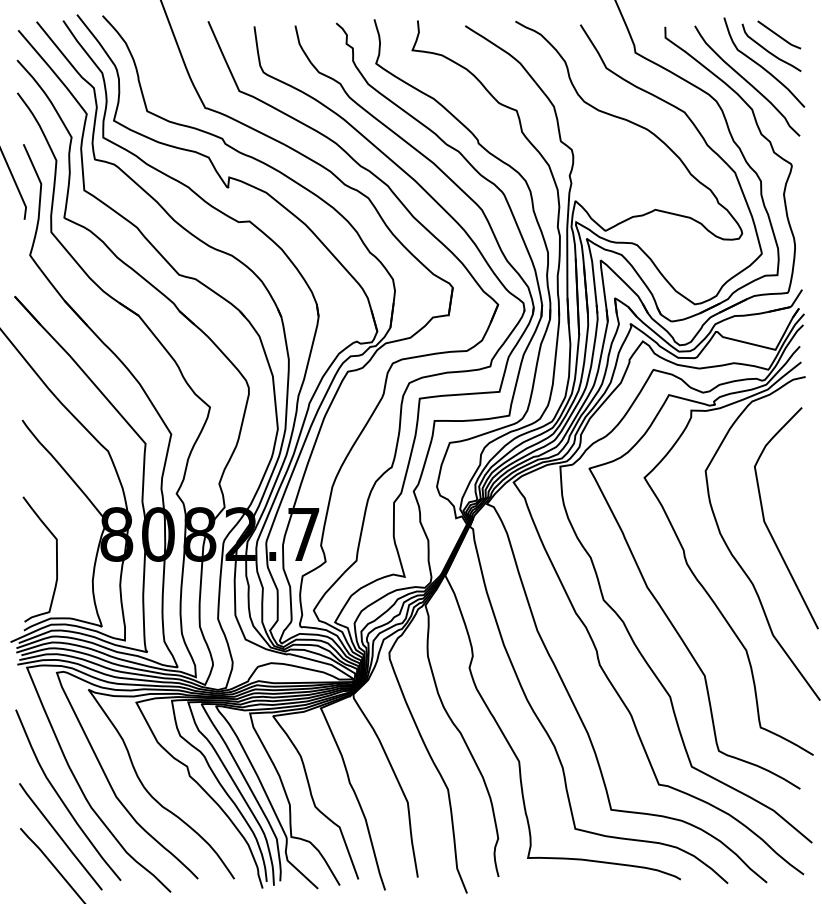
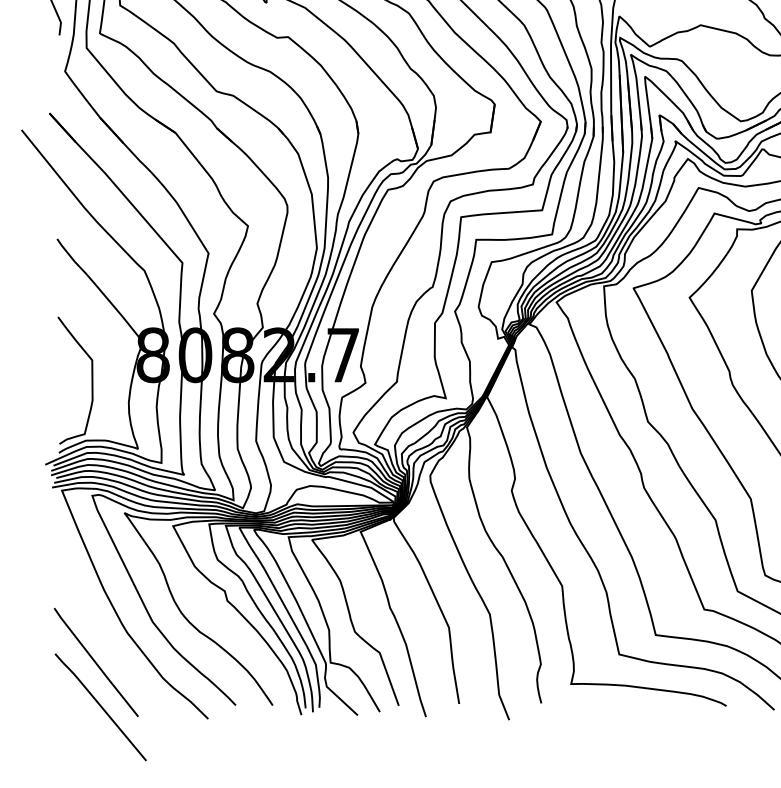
curve: (62, 799) -> (98, 624), removed

